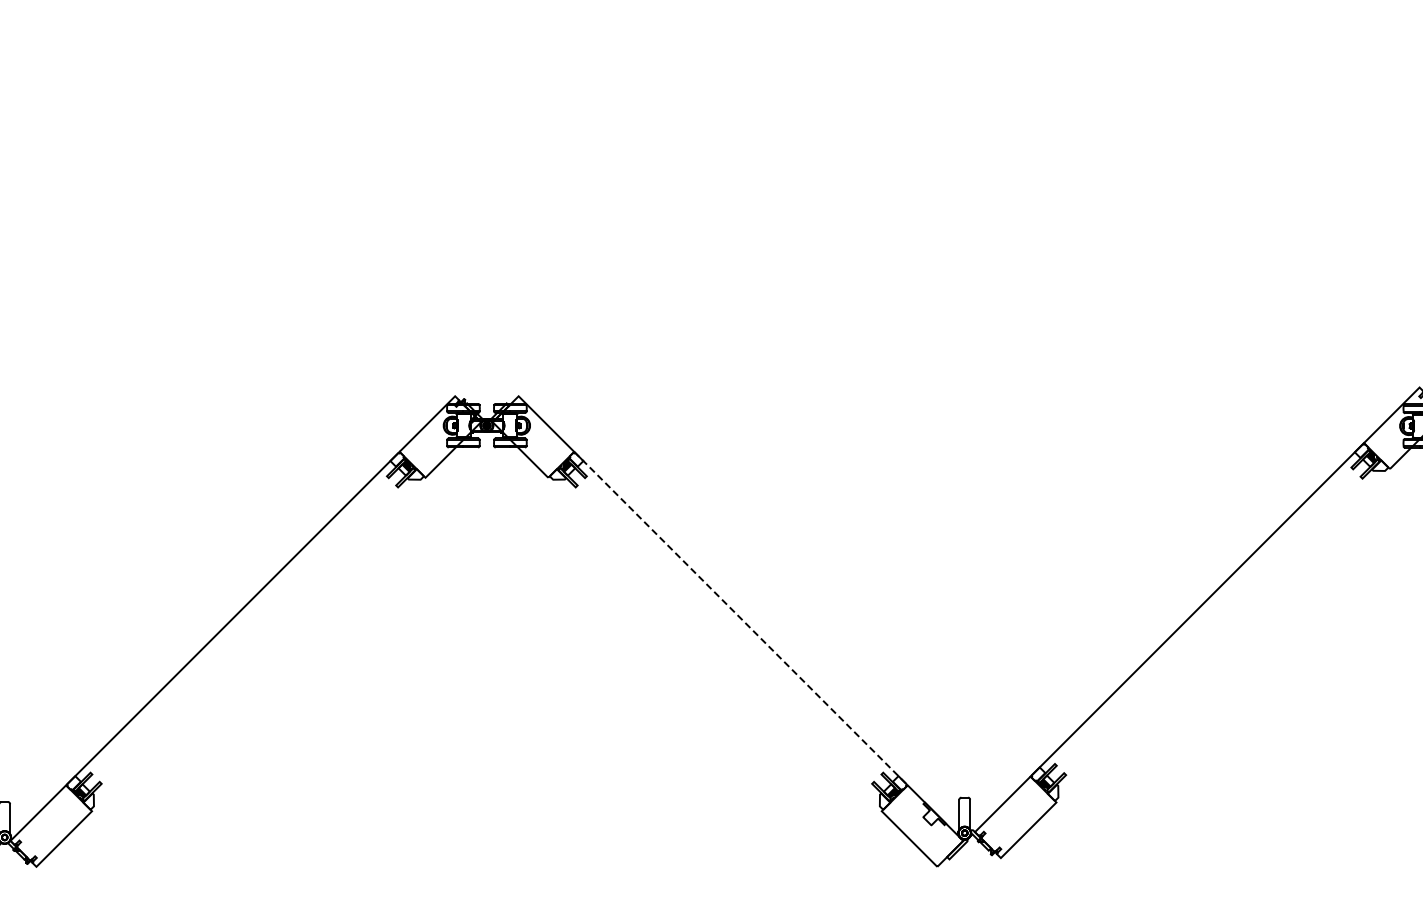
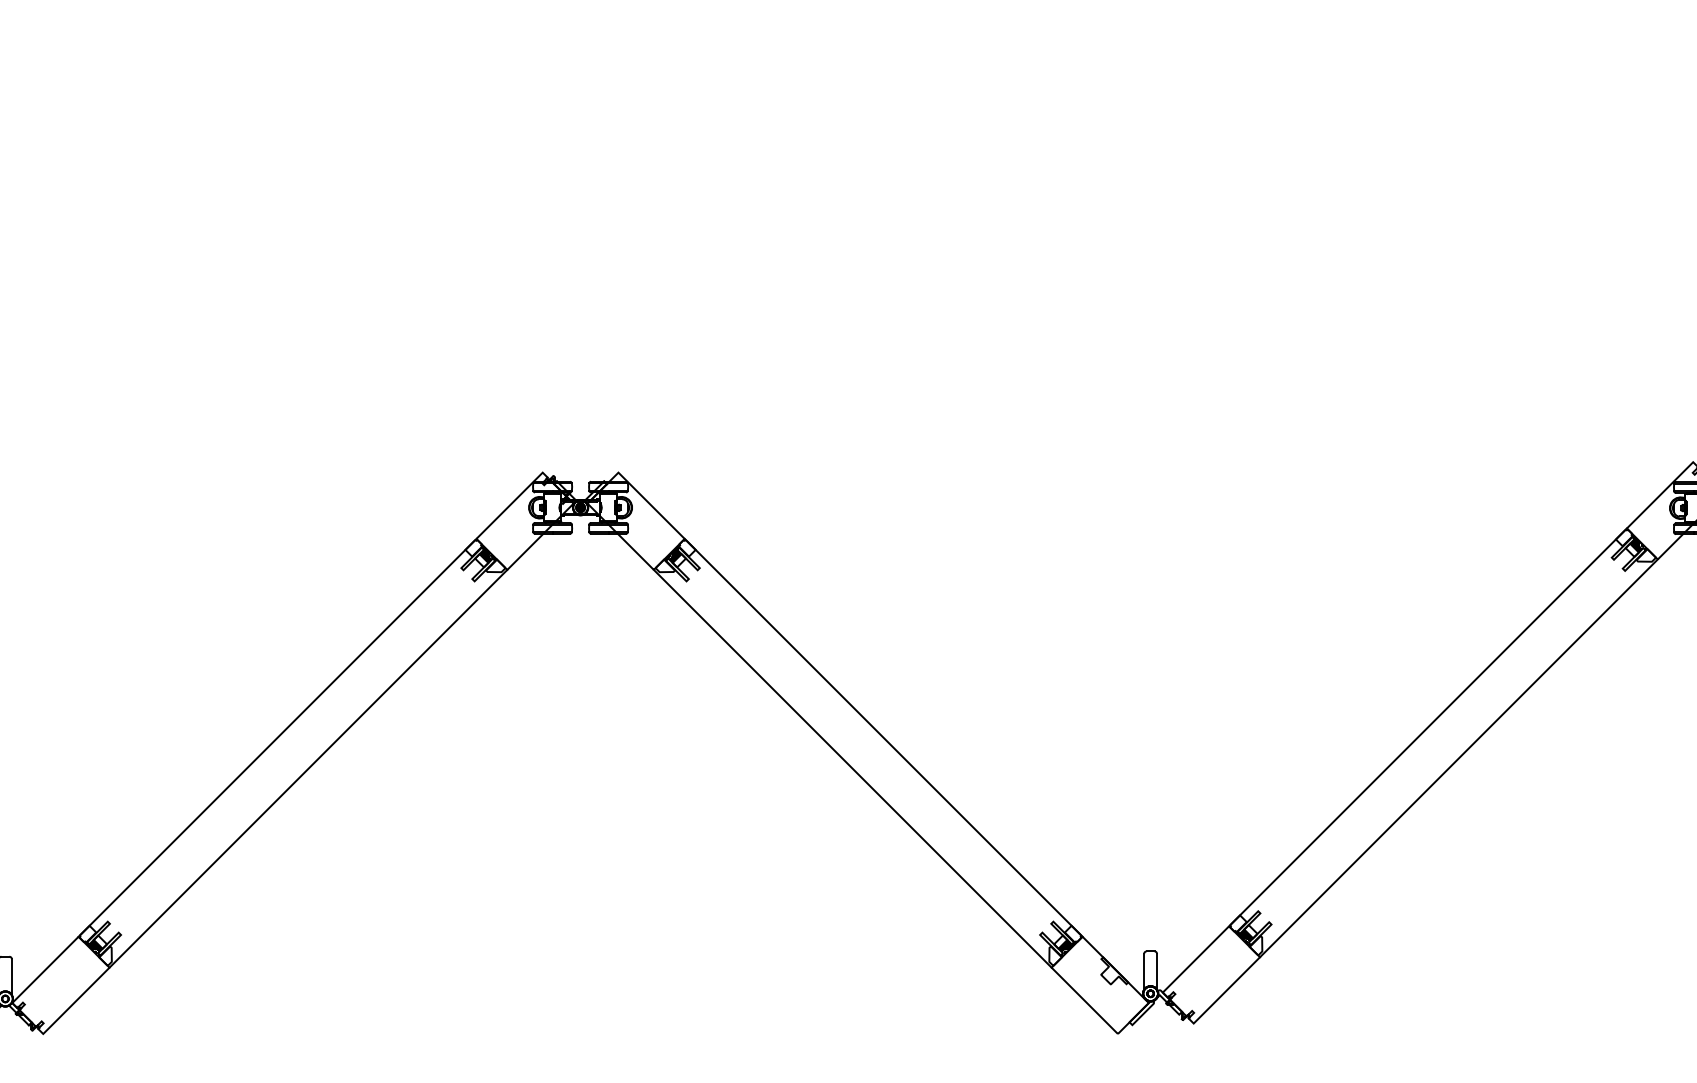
line: (740, 618) -> (883, 737), dashed -> solid
line: (1222, 635) -> (1458, 758), added
line: (258, 644) -> (308, 768), added
line: (714, 644) -> (852, 768), added

